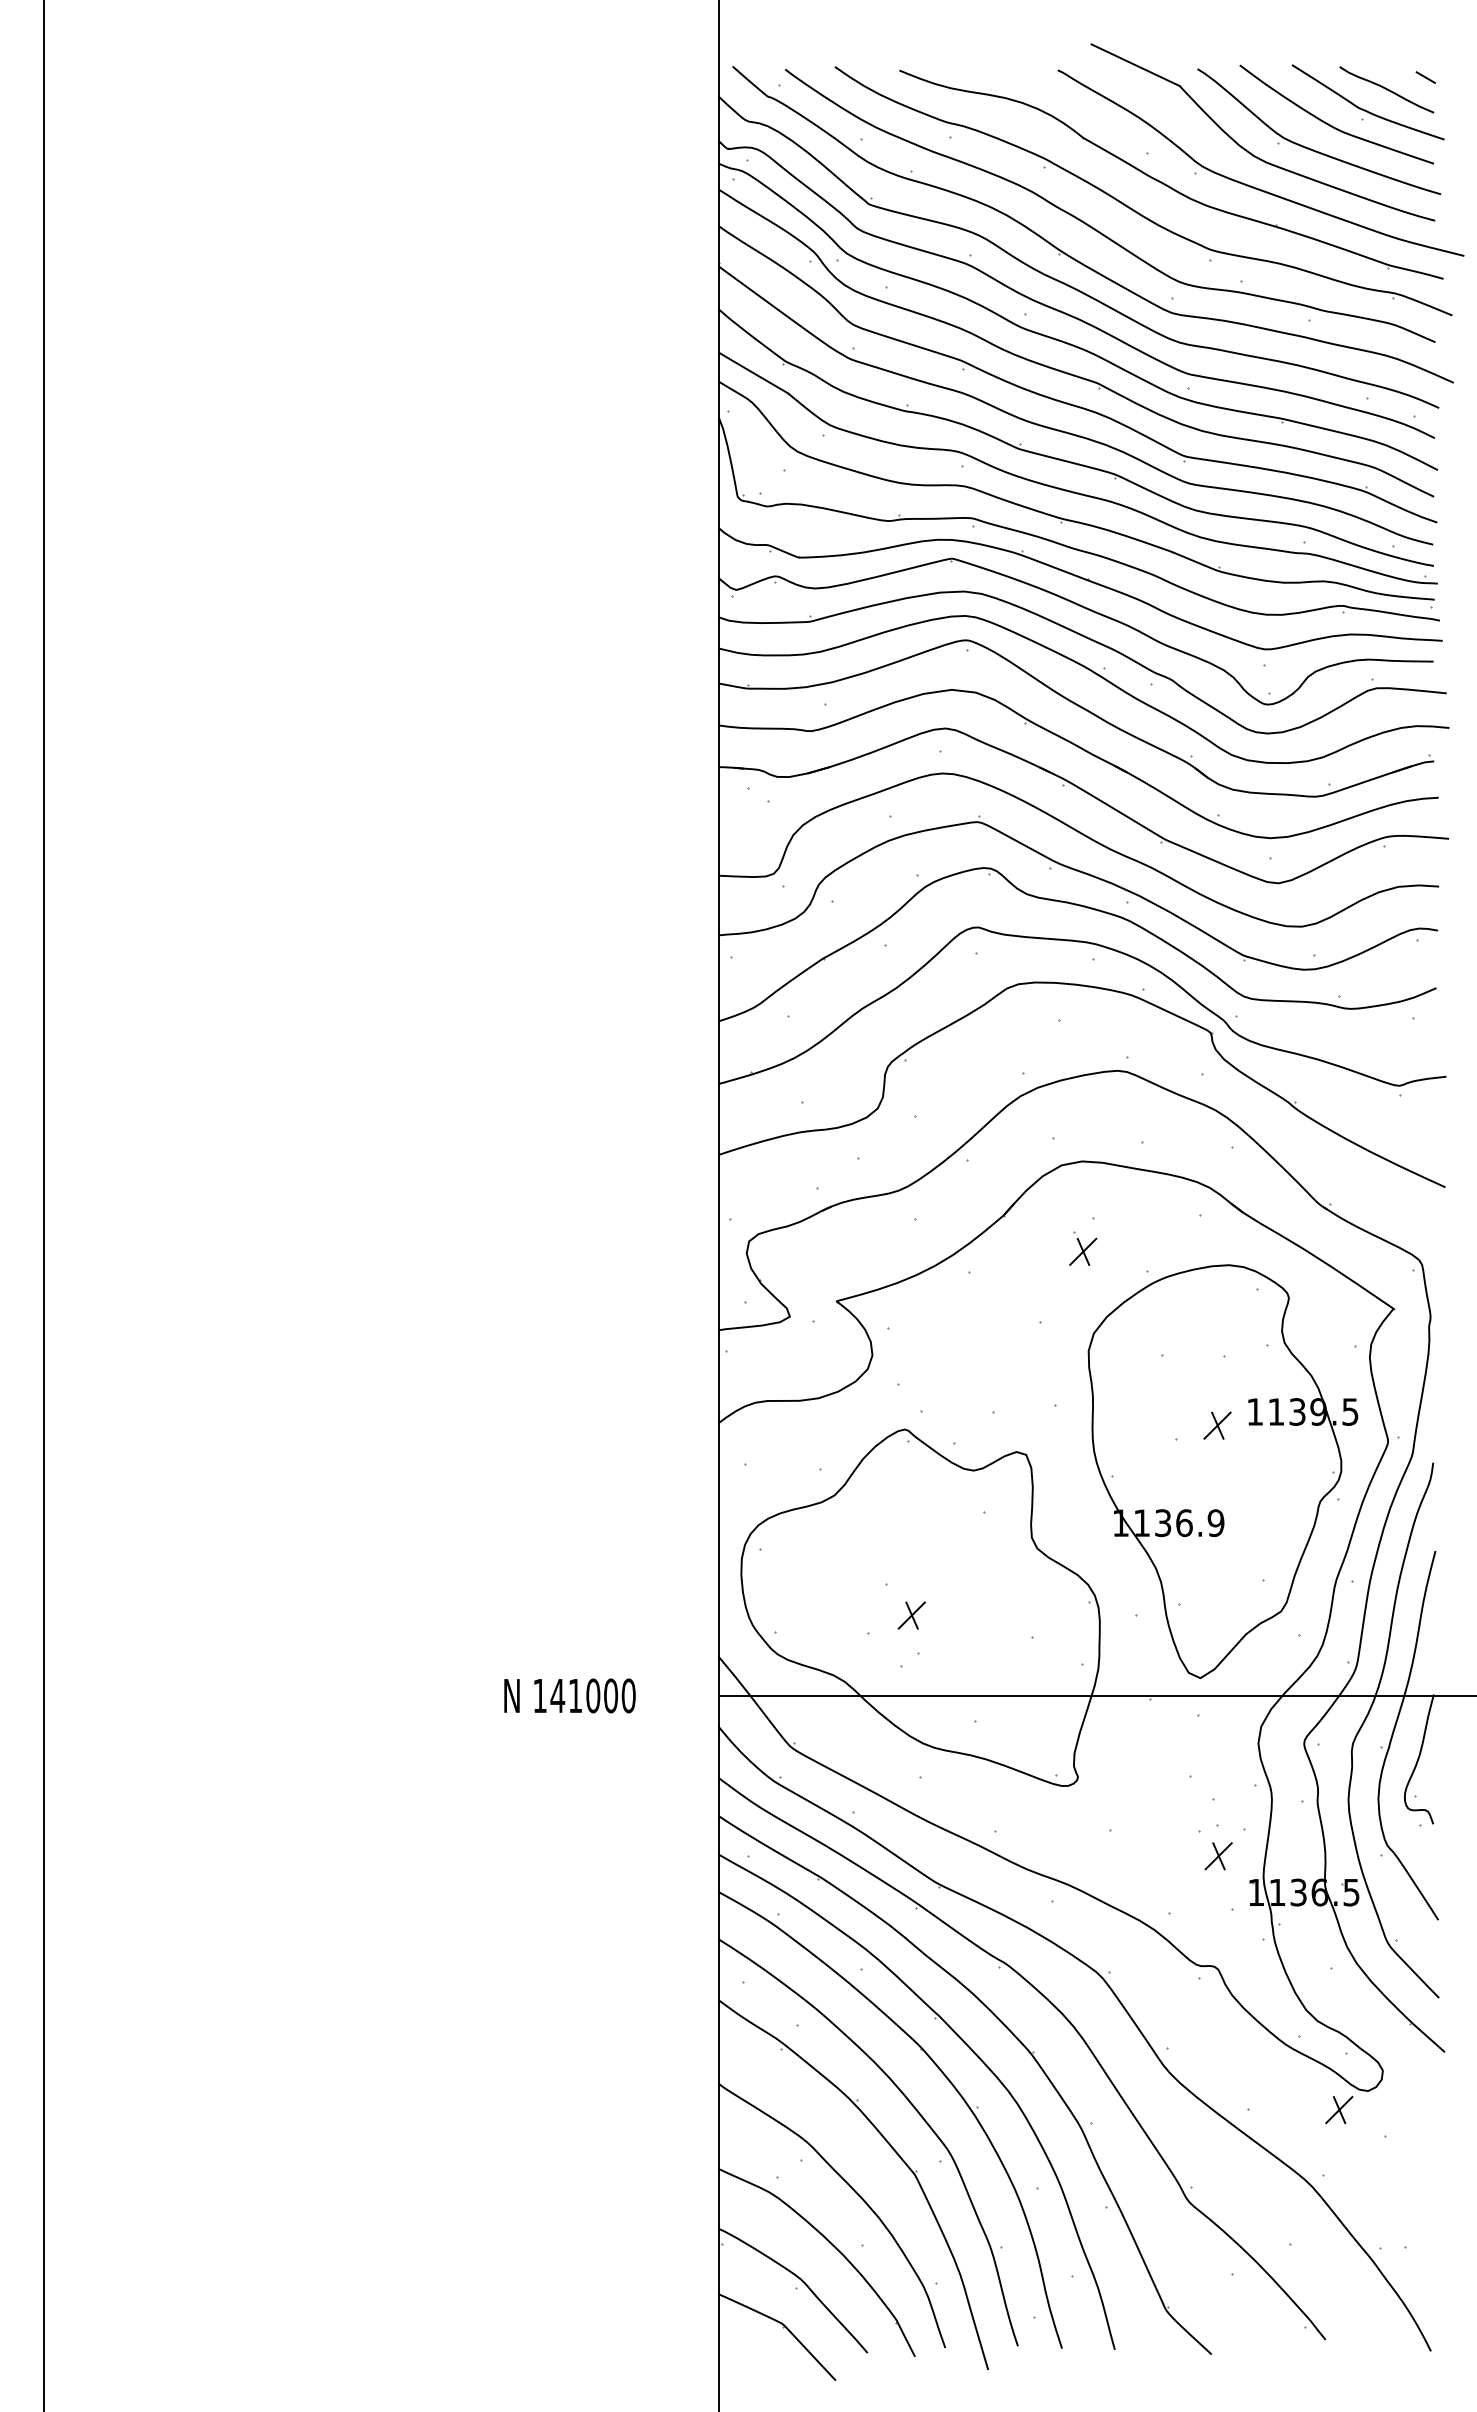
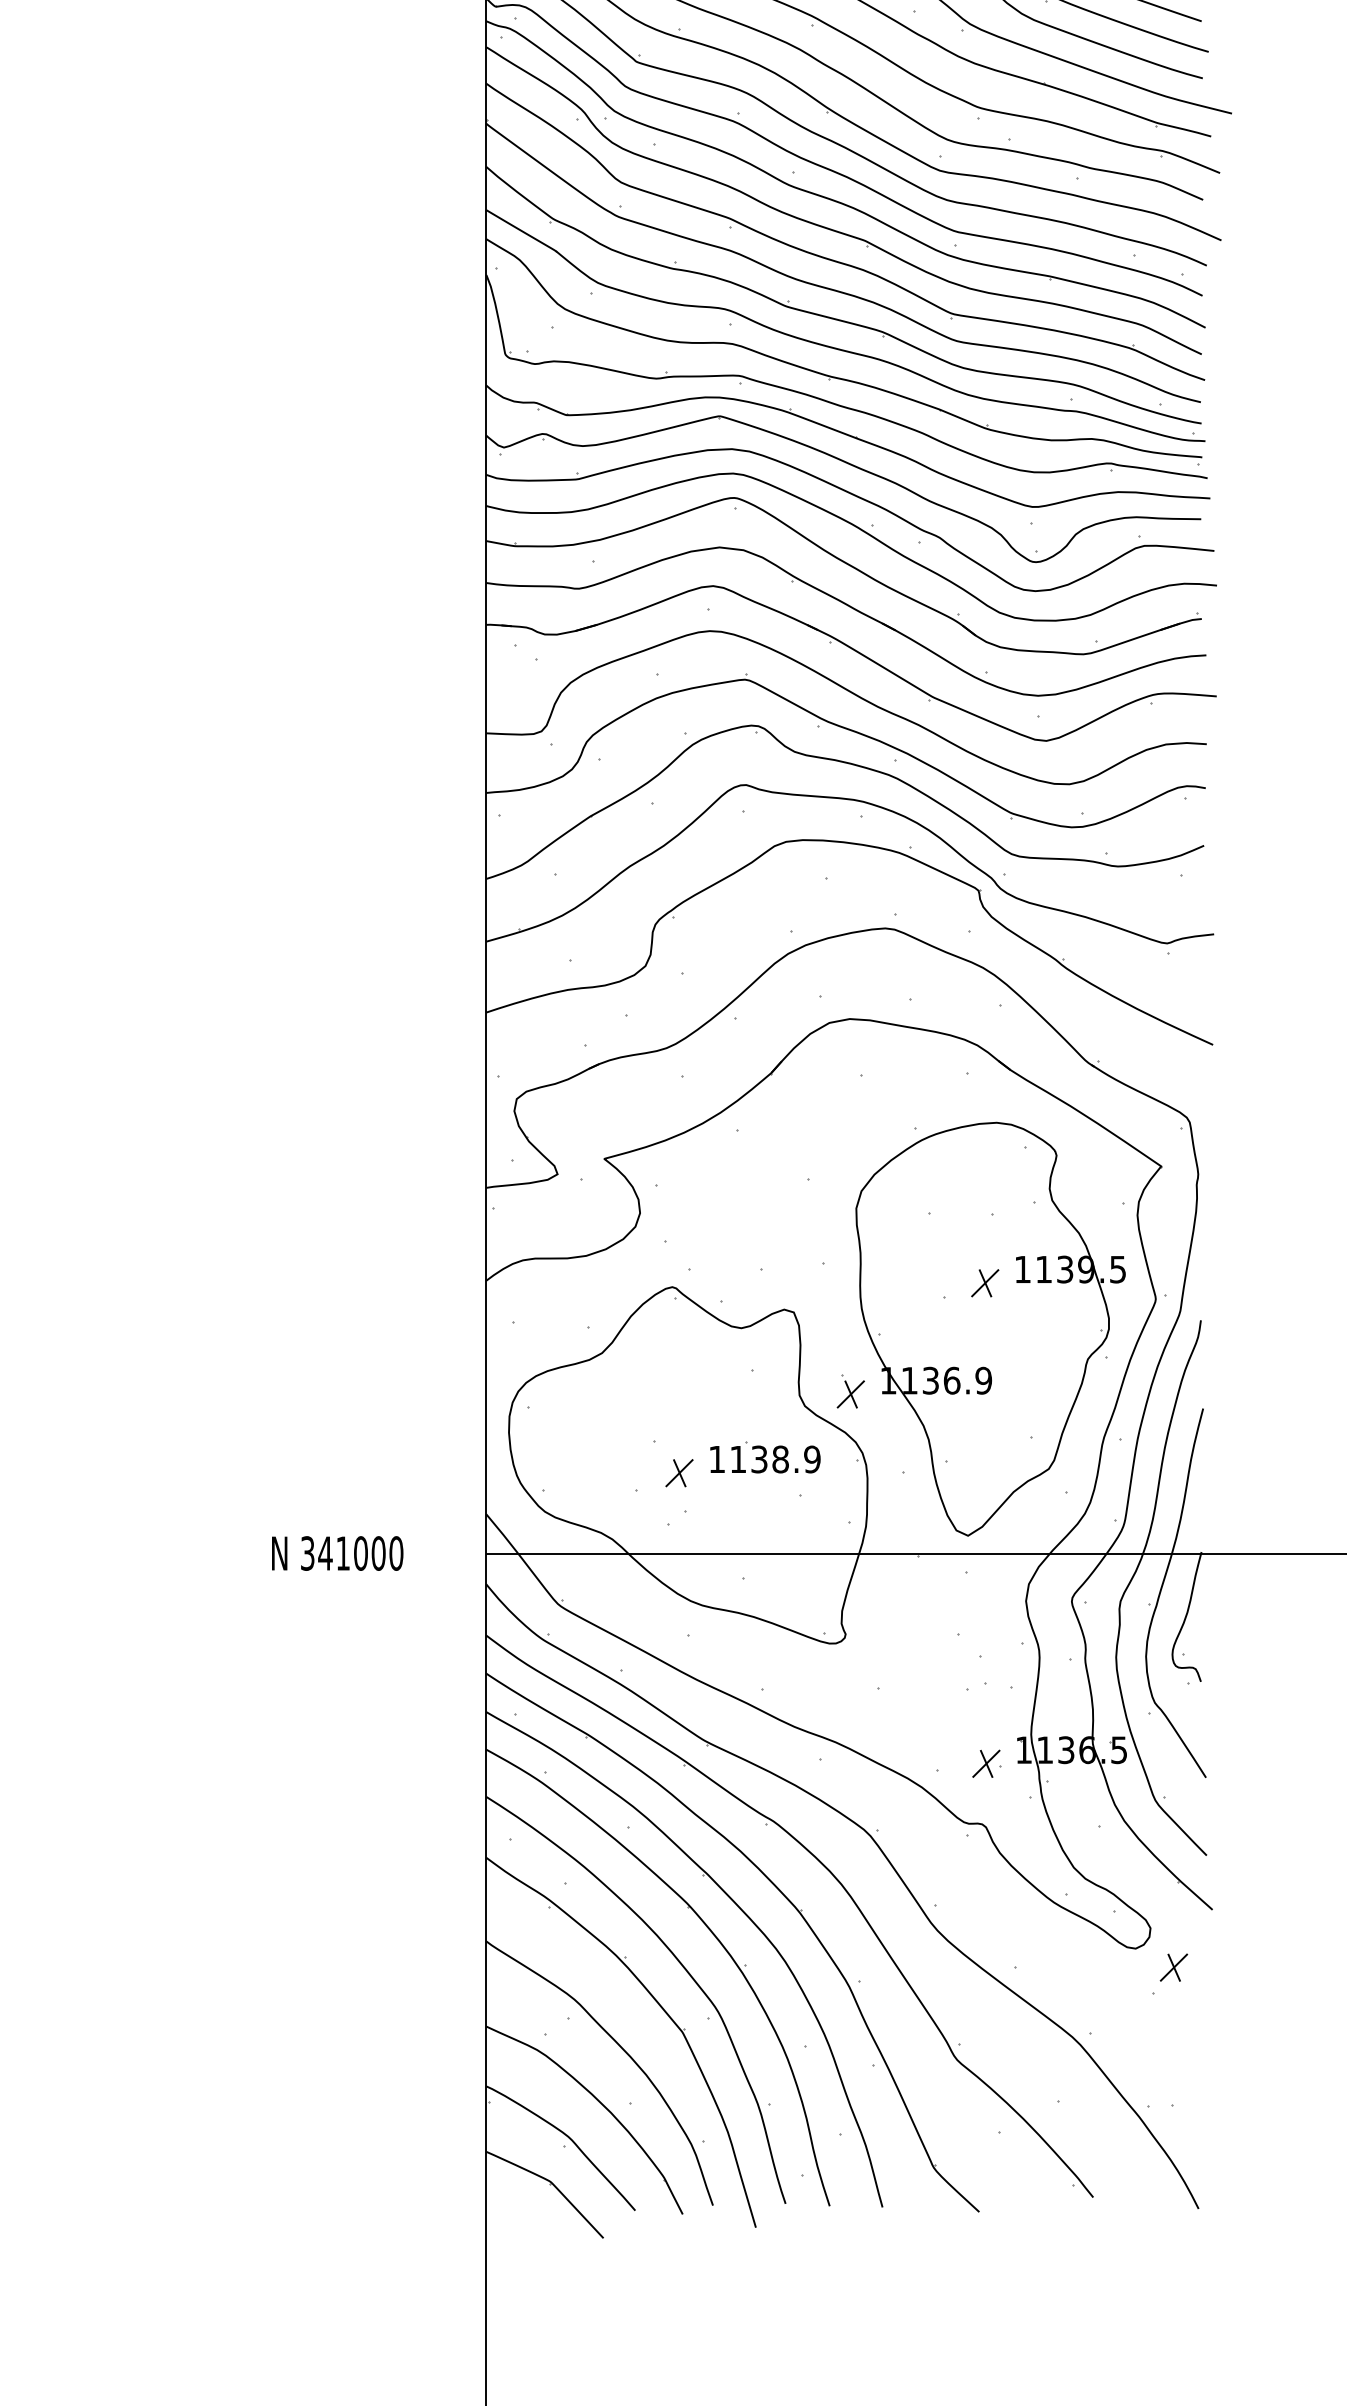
part: (1083, 1248) -> (851, 1391), moved
part: (997, 1599) -> (765, 1457), added
text: (539, 1695) -> (307, 1553), 141000 -> 341000
part: (1218, 1856) -> (986, 1764), moved
part: (1339, 2110) -> (1174, 1968), moved

